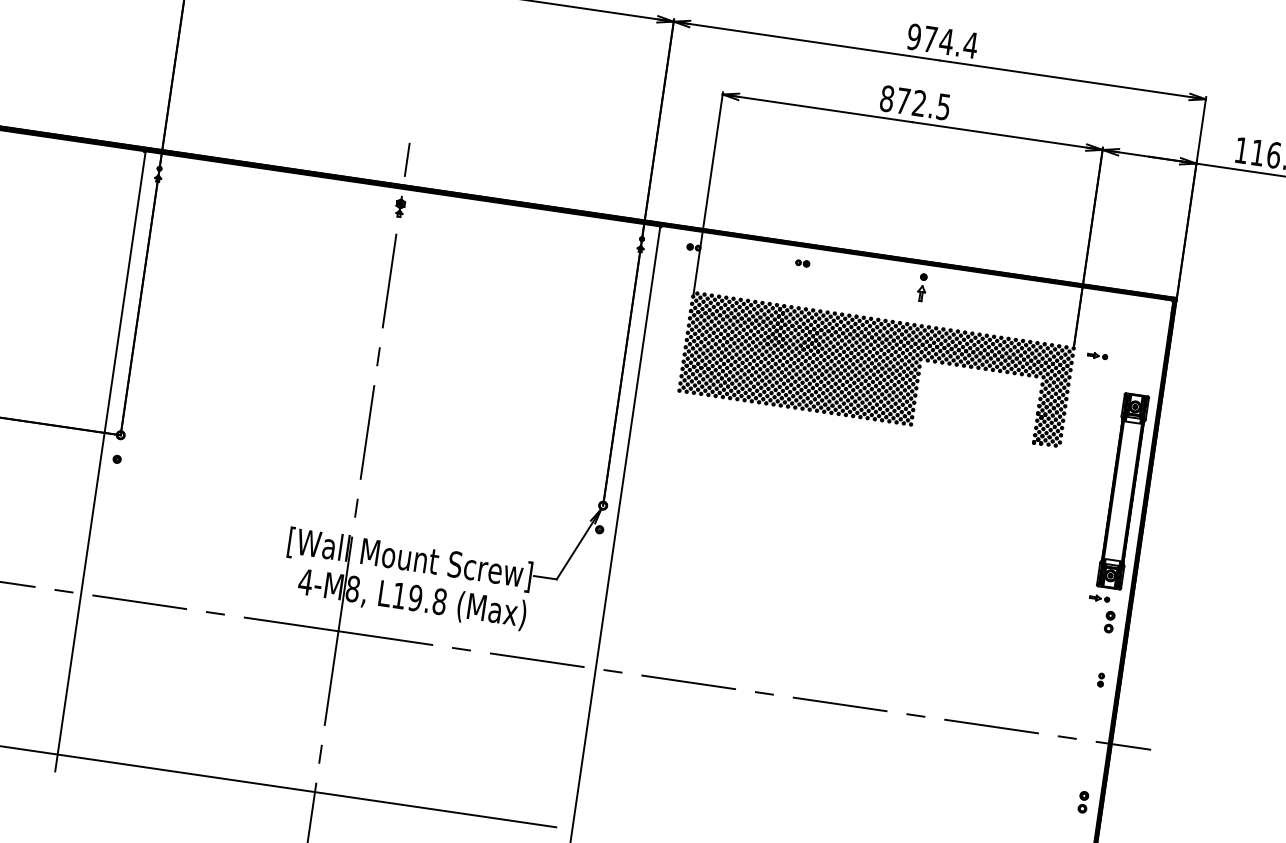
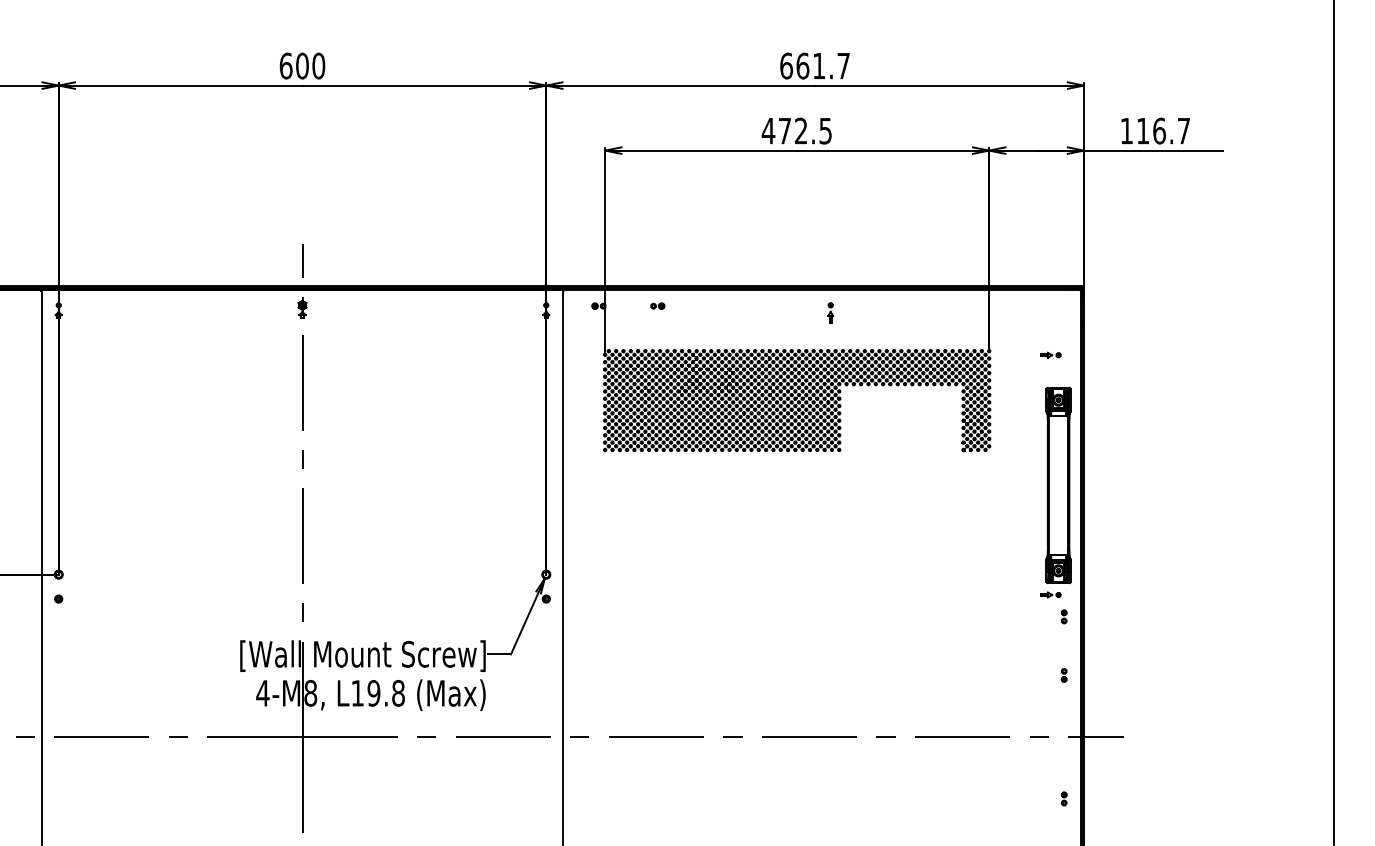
text: (943, 40) -> (815, 65), 974.4 -> 661.7
text: (887, 98) -> (768, 130), 872.5 -> 472.5
part: (802, 262) -> (657, 305), moved
part: (922, 287) -> (830, 312), size x0.71
part: (1097, 355) -> (1050, 354), moved
part: (1108, 621) -> (1063, 616), size x0.62
part: (1082, 801) -> (1063, 798), size x0.62

